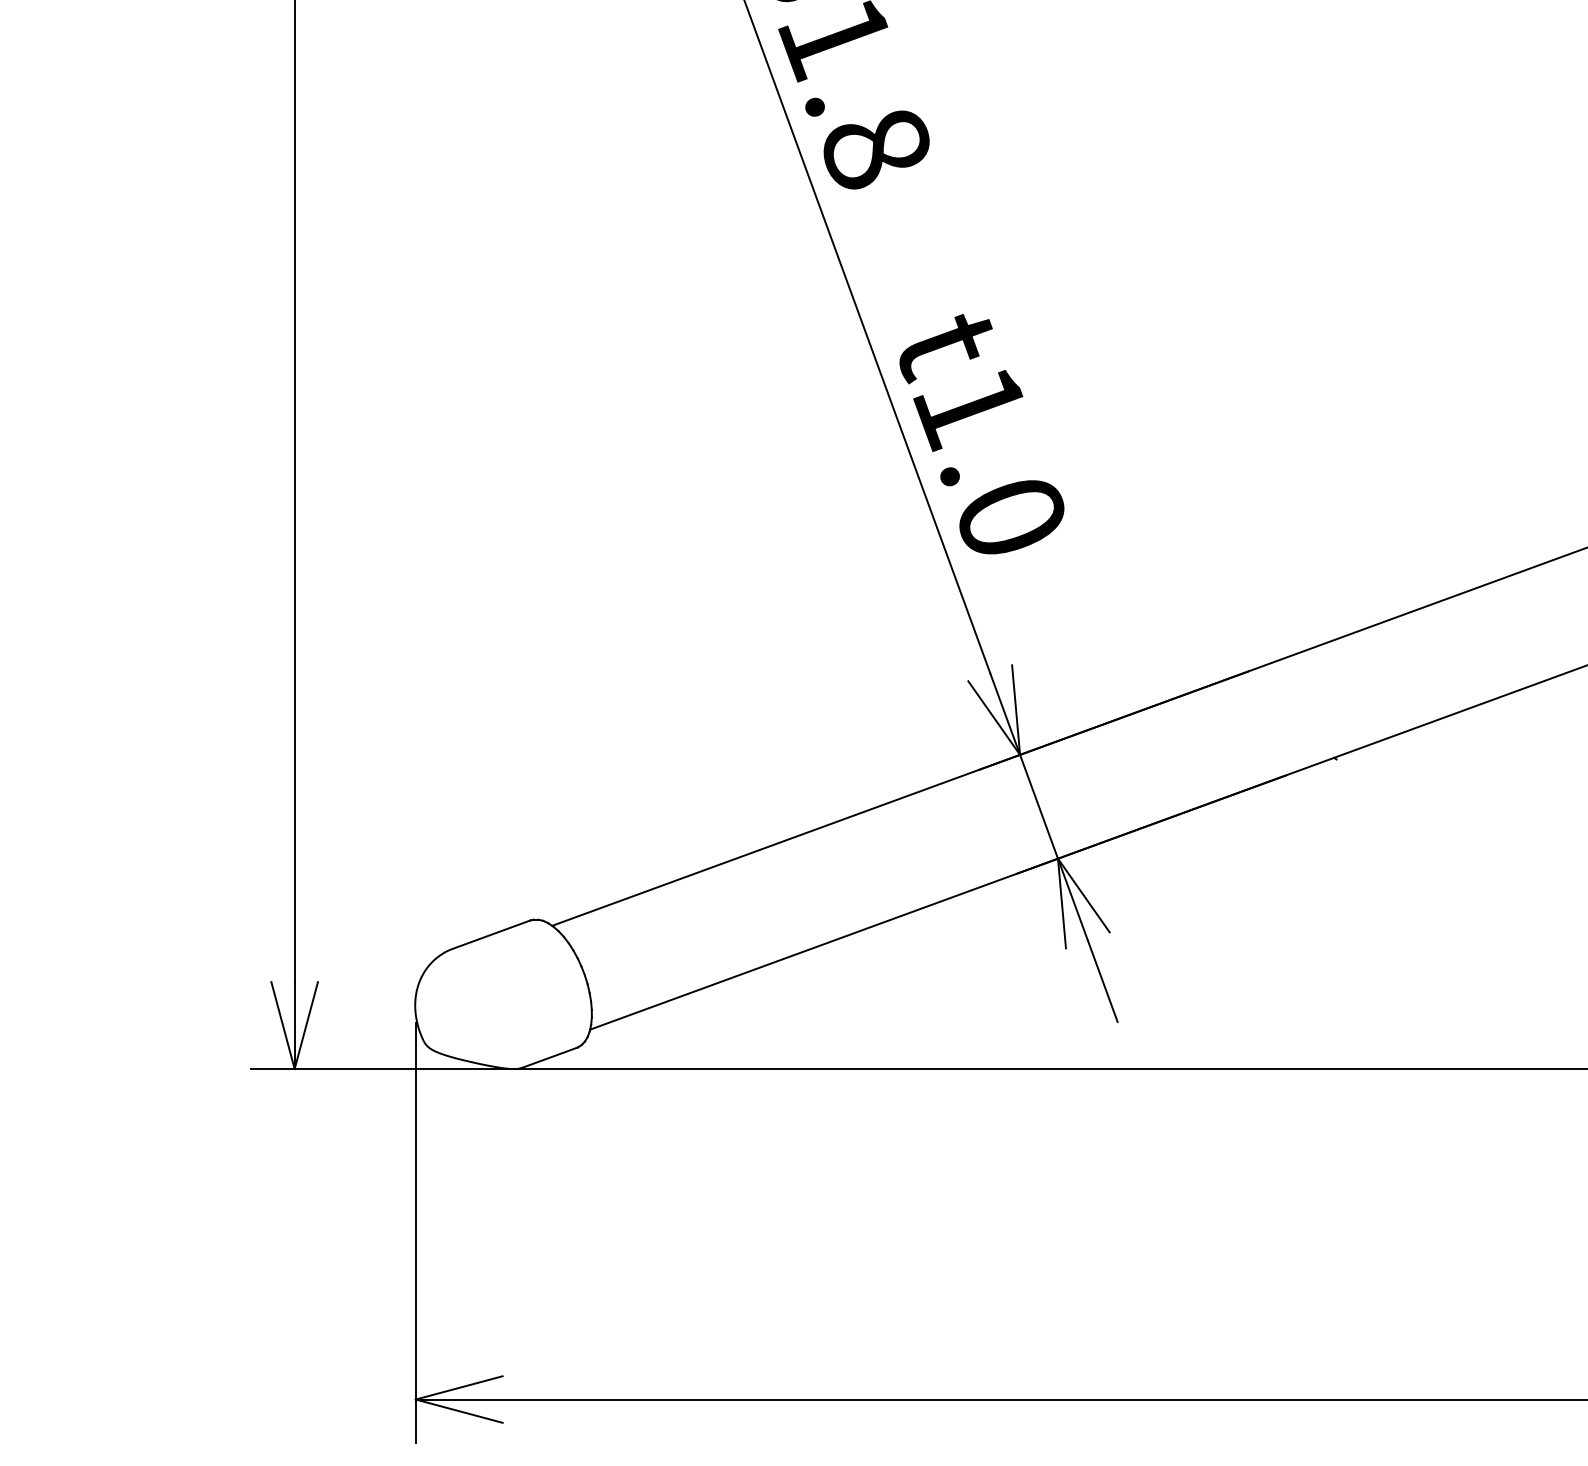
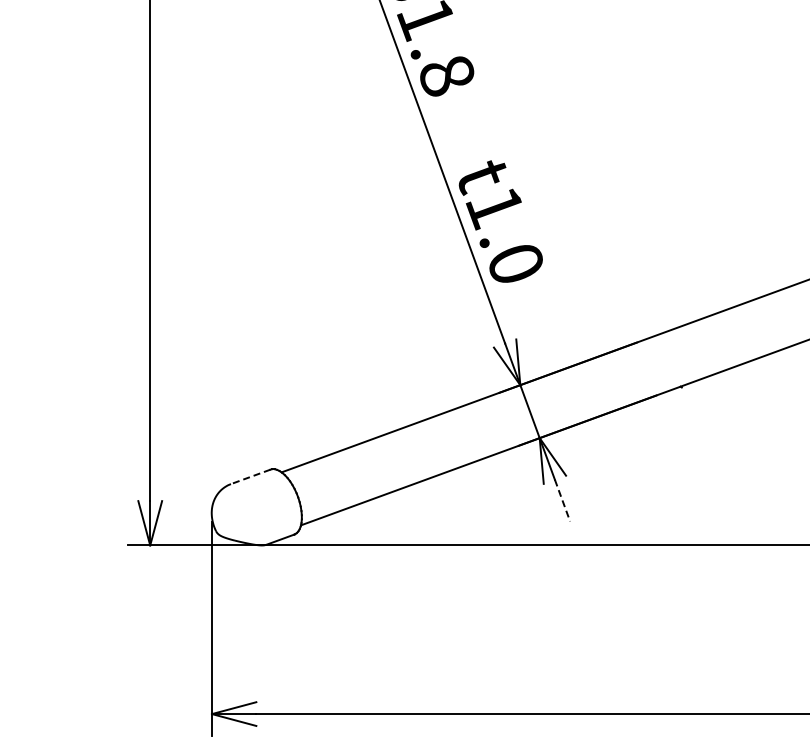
line: (491, 935) -> (250, 477), solid -> dashed
line: (1102, 982) -> (562, 501), solid -> dashed

